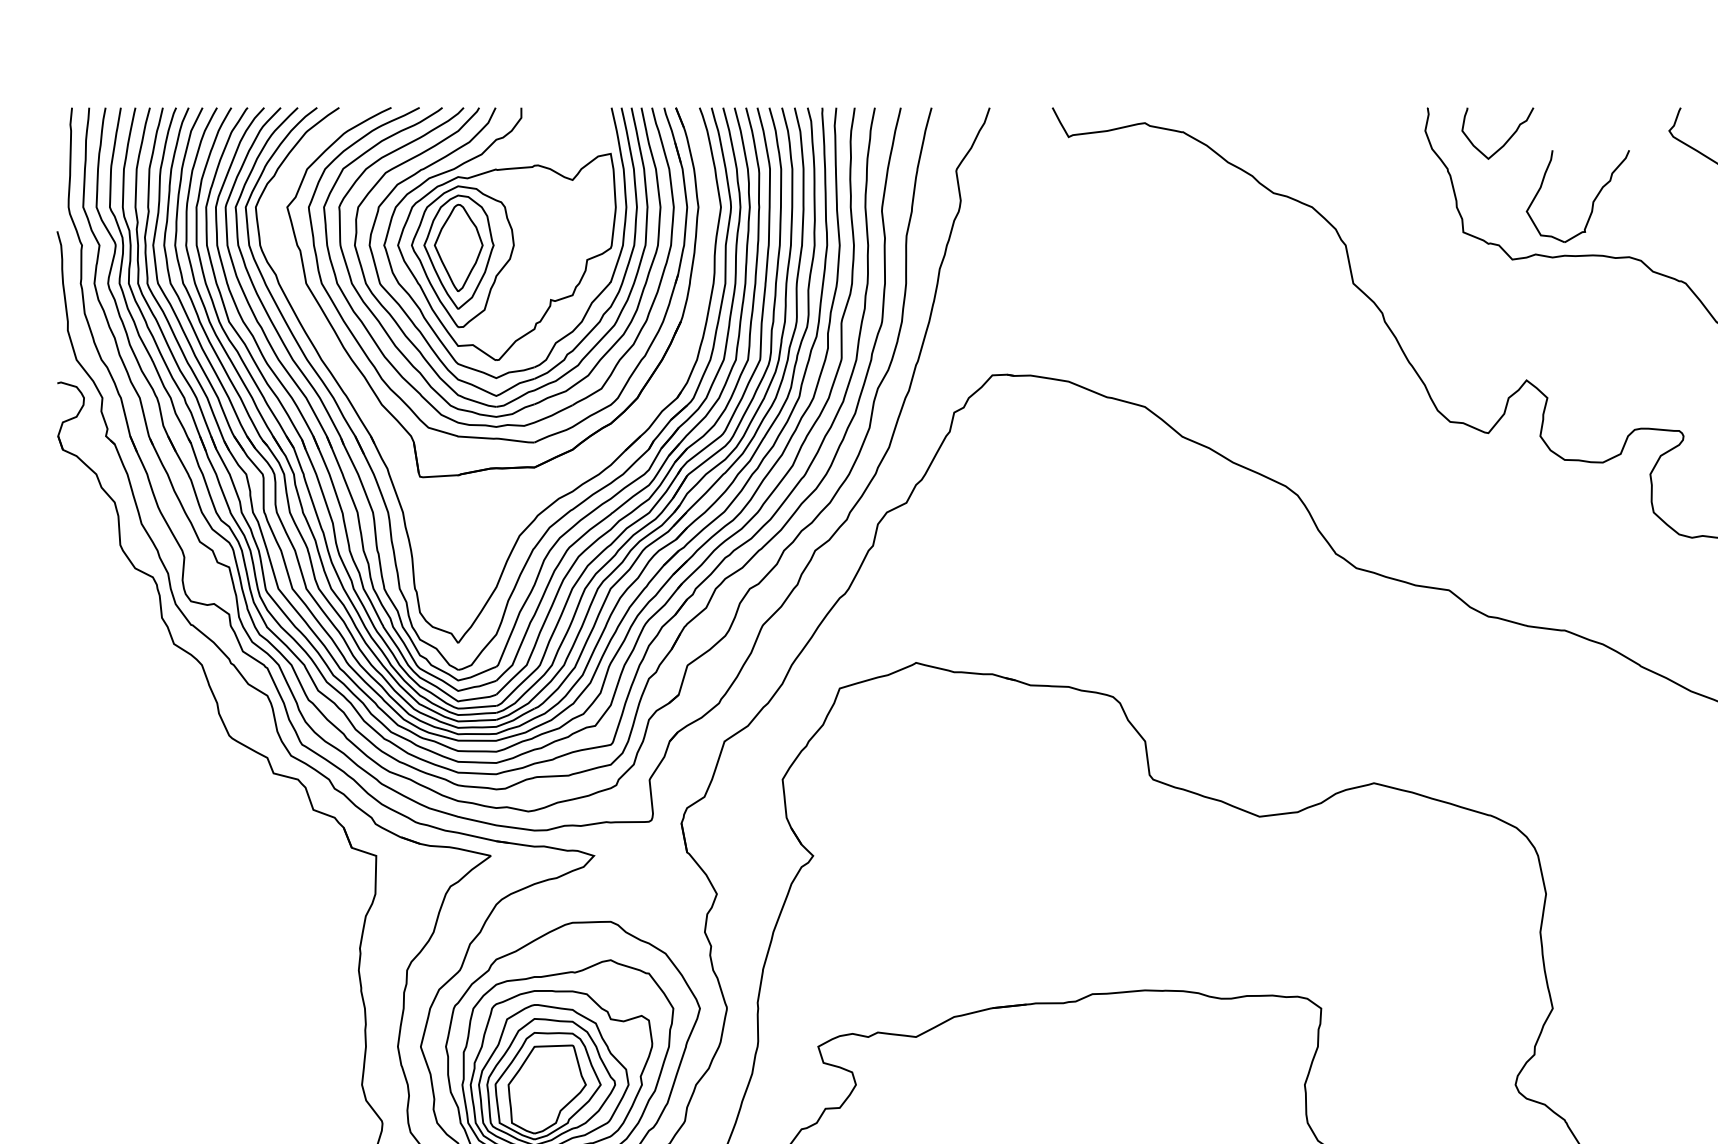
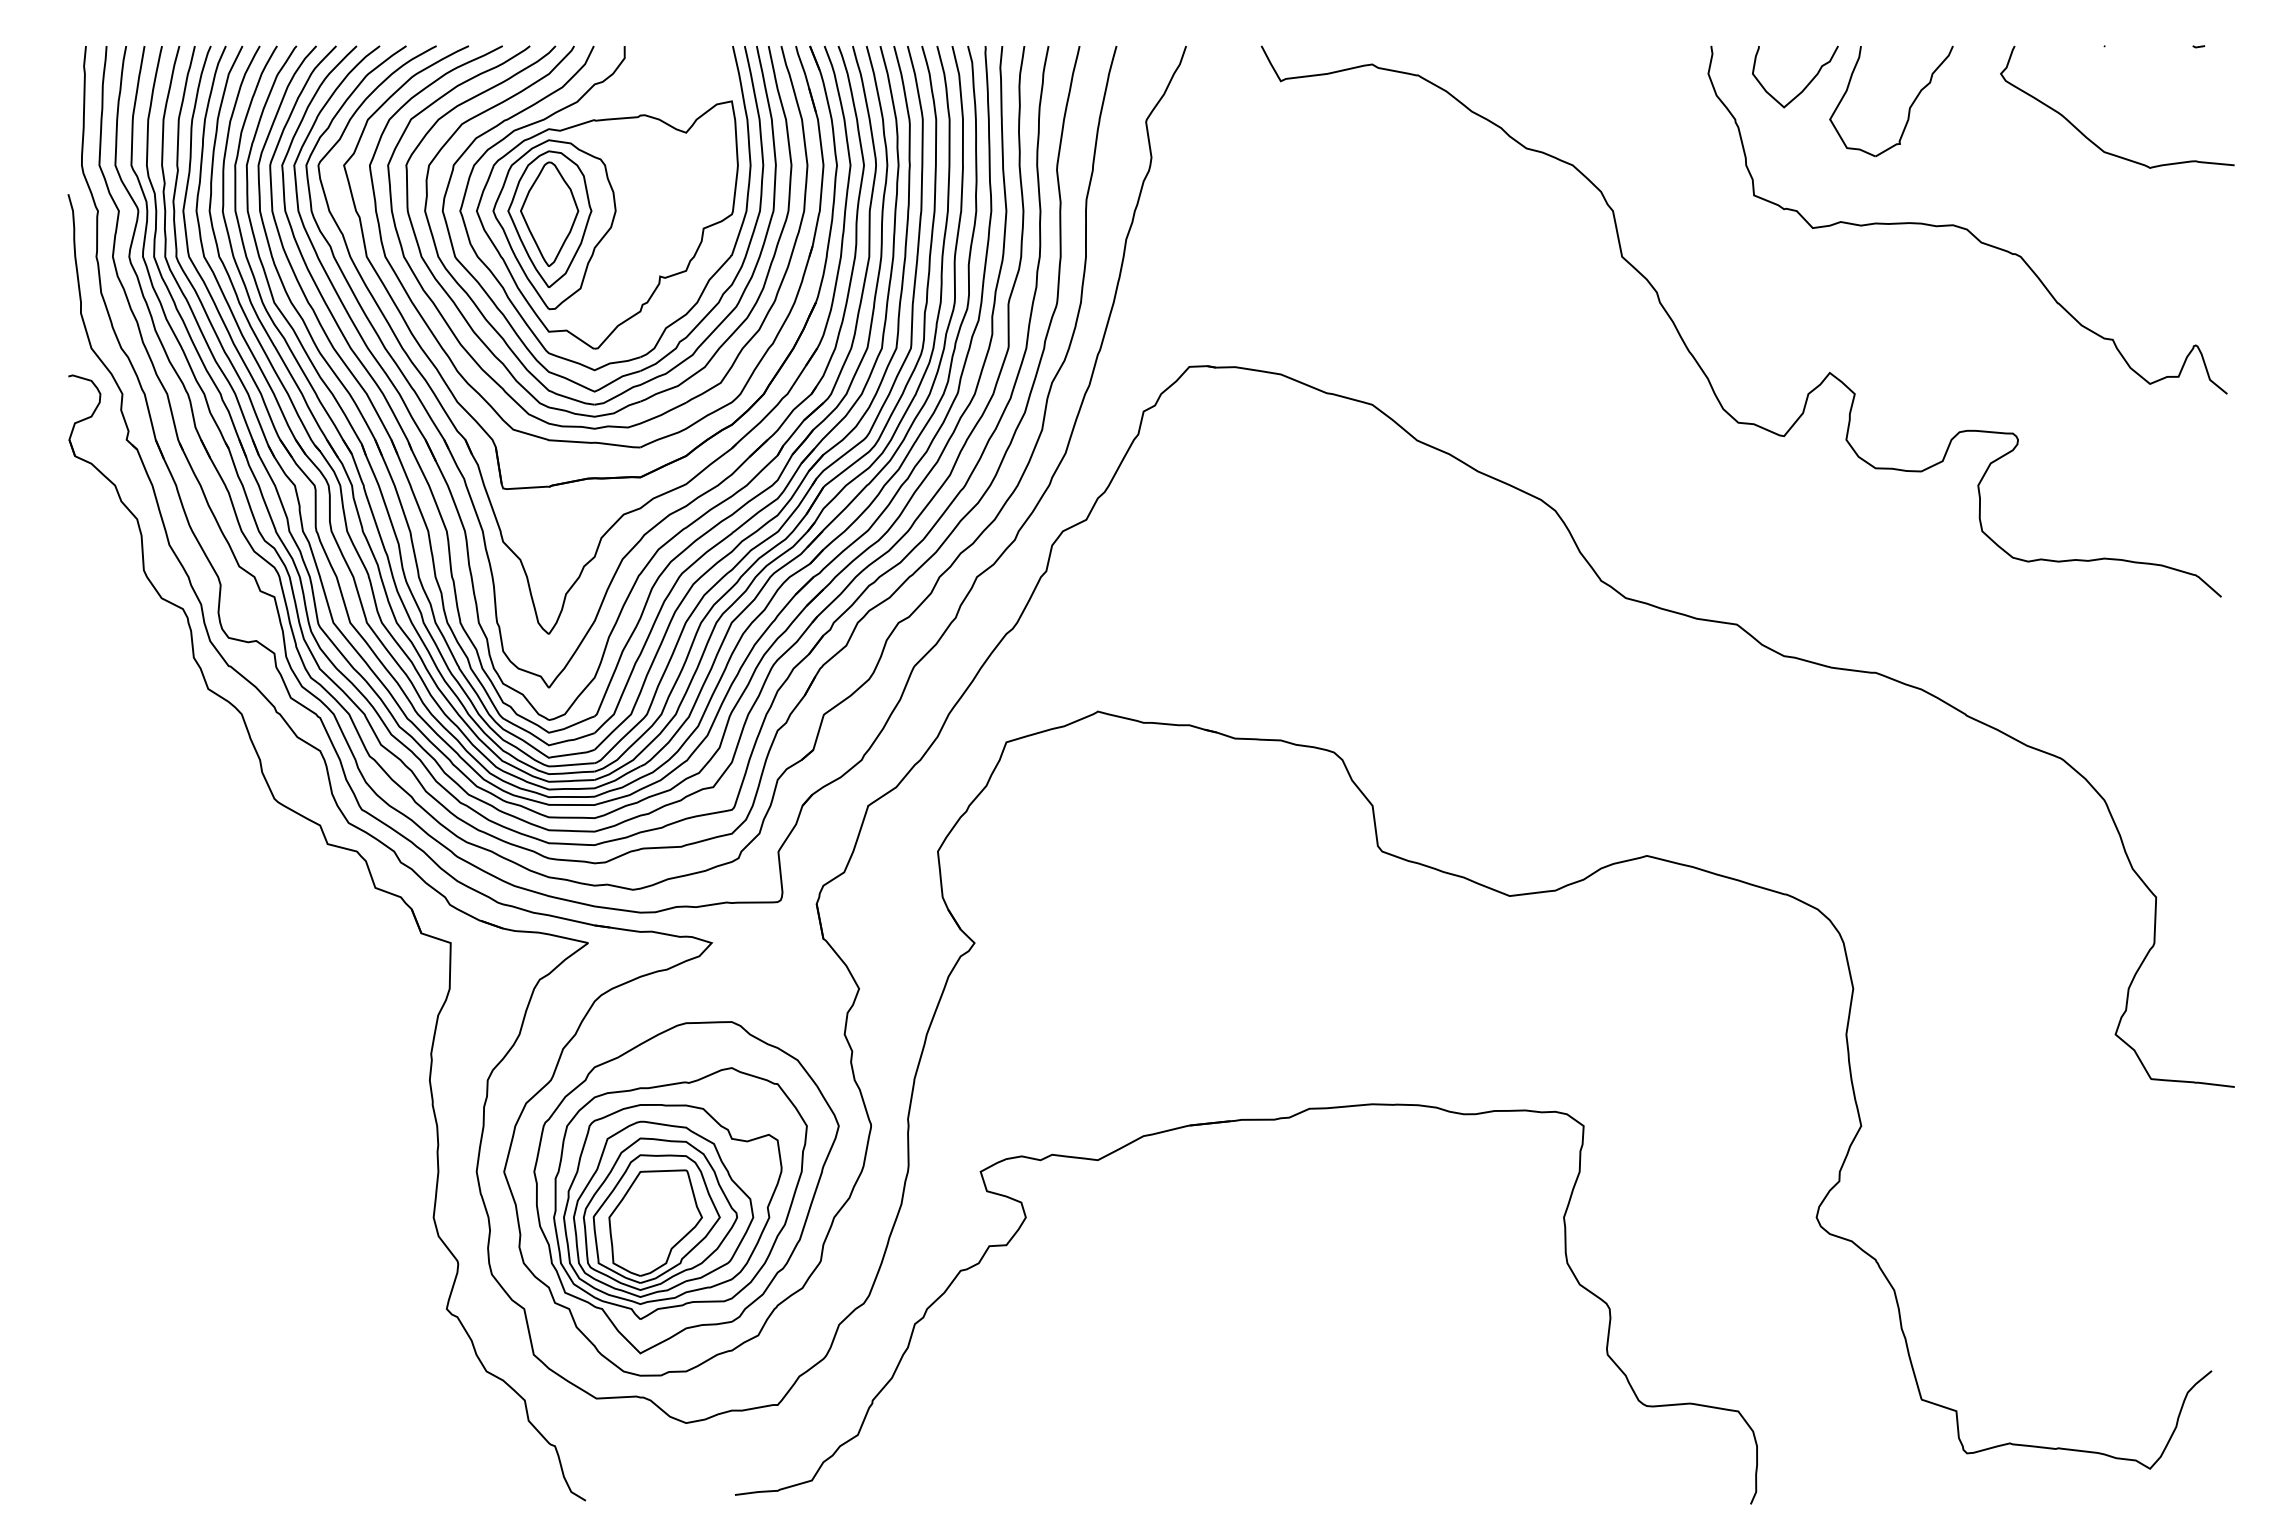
part: (1593, 200) -> (1909, 106), moved
part: (389, 435) -> (466, 439), added

